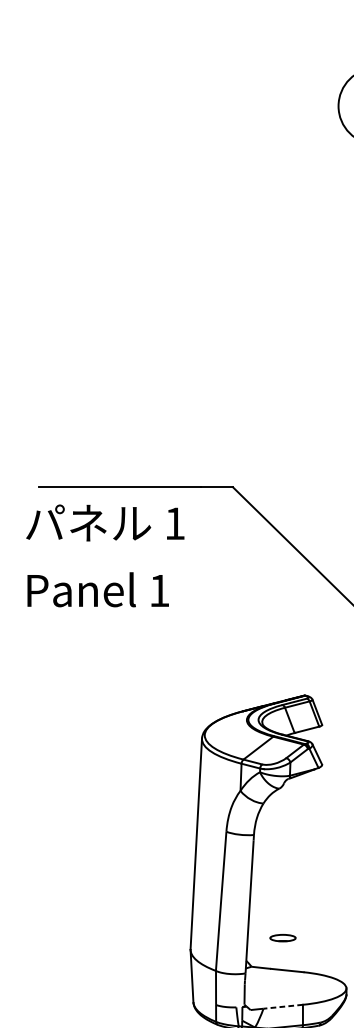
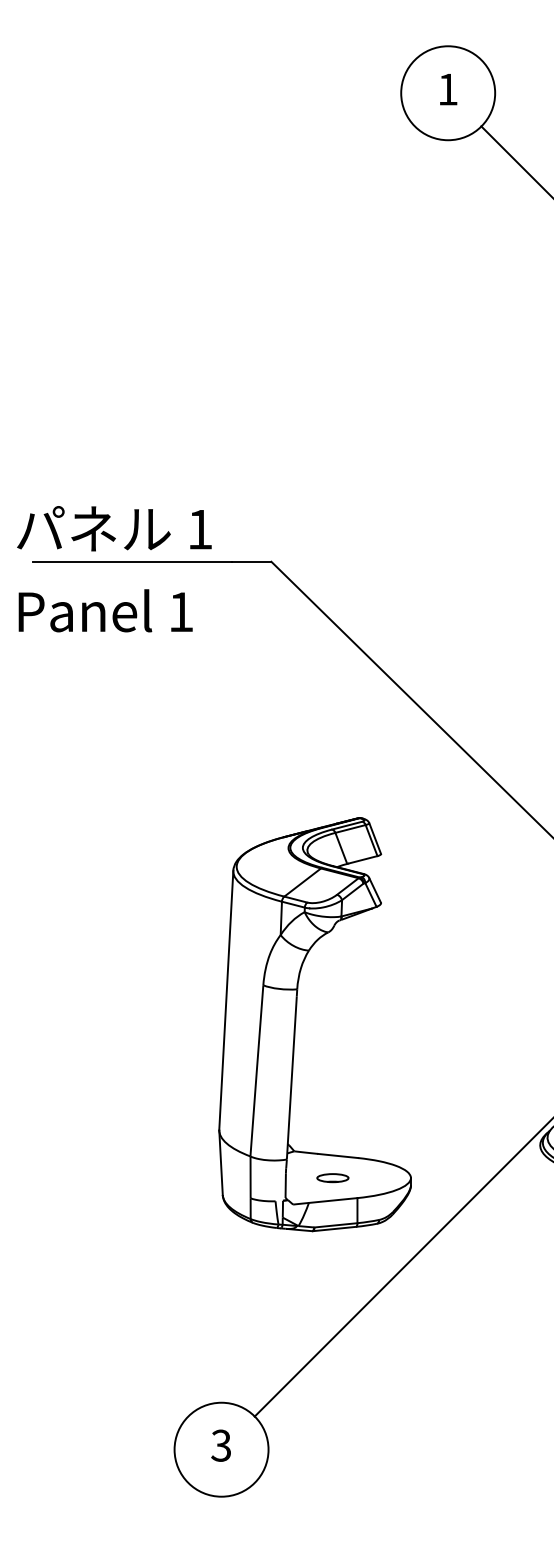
text: (105, 556) -> (114, 569), moved
part: (282, 938) -> (332, 1178), moved
line: (282, 1006) -> (332, 1200), dashed -> solid

